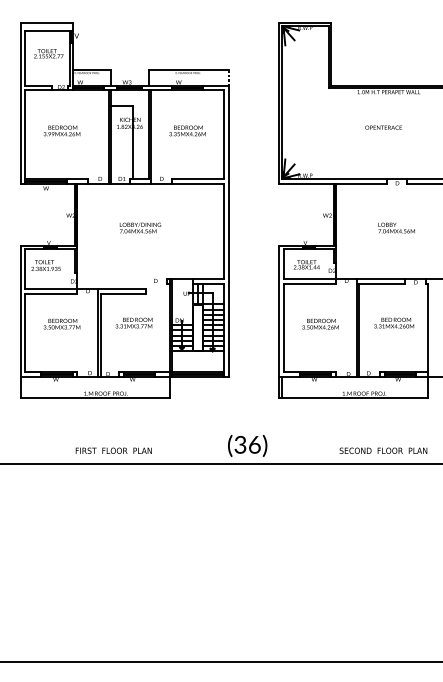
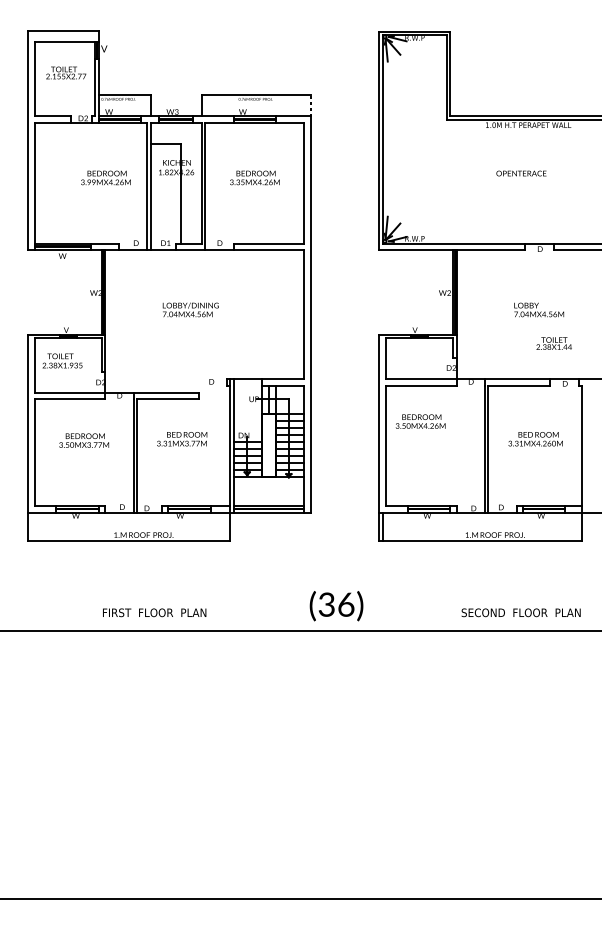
text: (61, 130) -> (105, 177), moved
text: (306, 264) -> (553, 343), moved
text: (320, 323) -> (420, 420), moved

